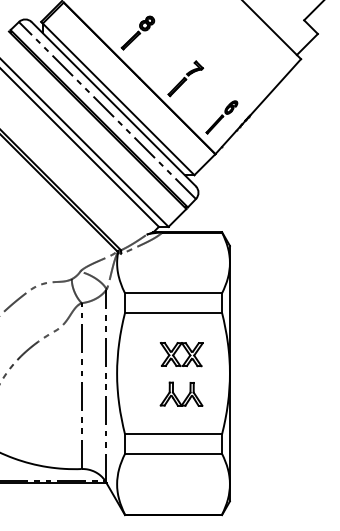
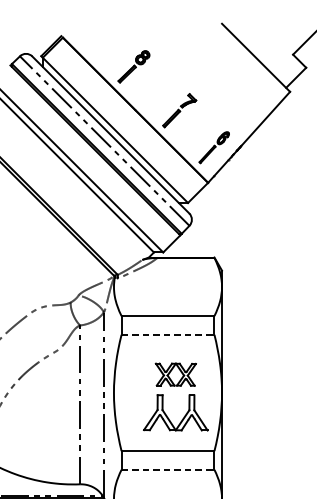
line: (173, 312) -> (167, 334), solid -> dashed
part: (181, 393) -> (175, 411), size x1.6
line: (173, 453) -> (167, 469), solid -> dashed

